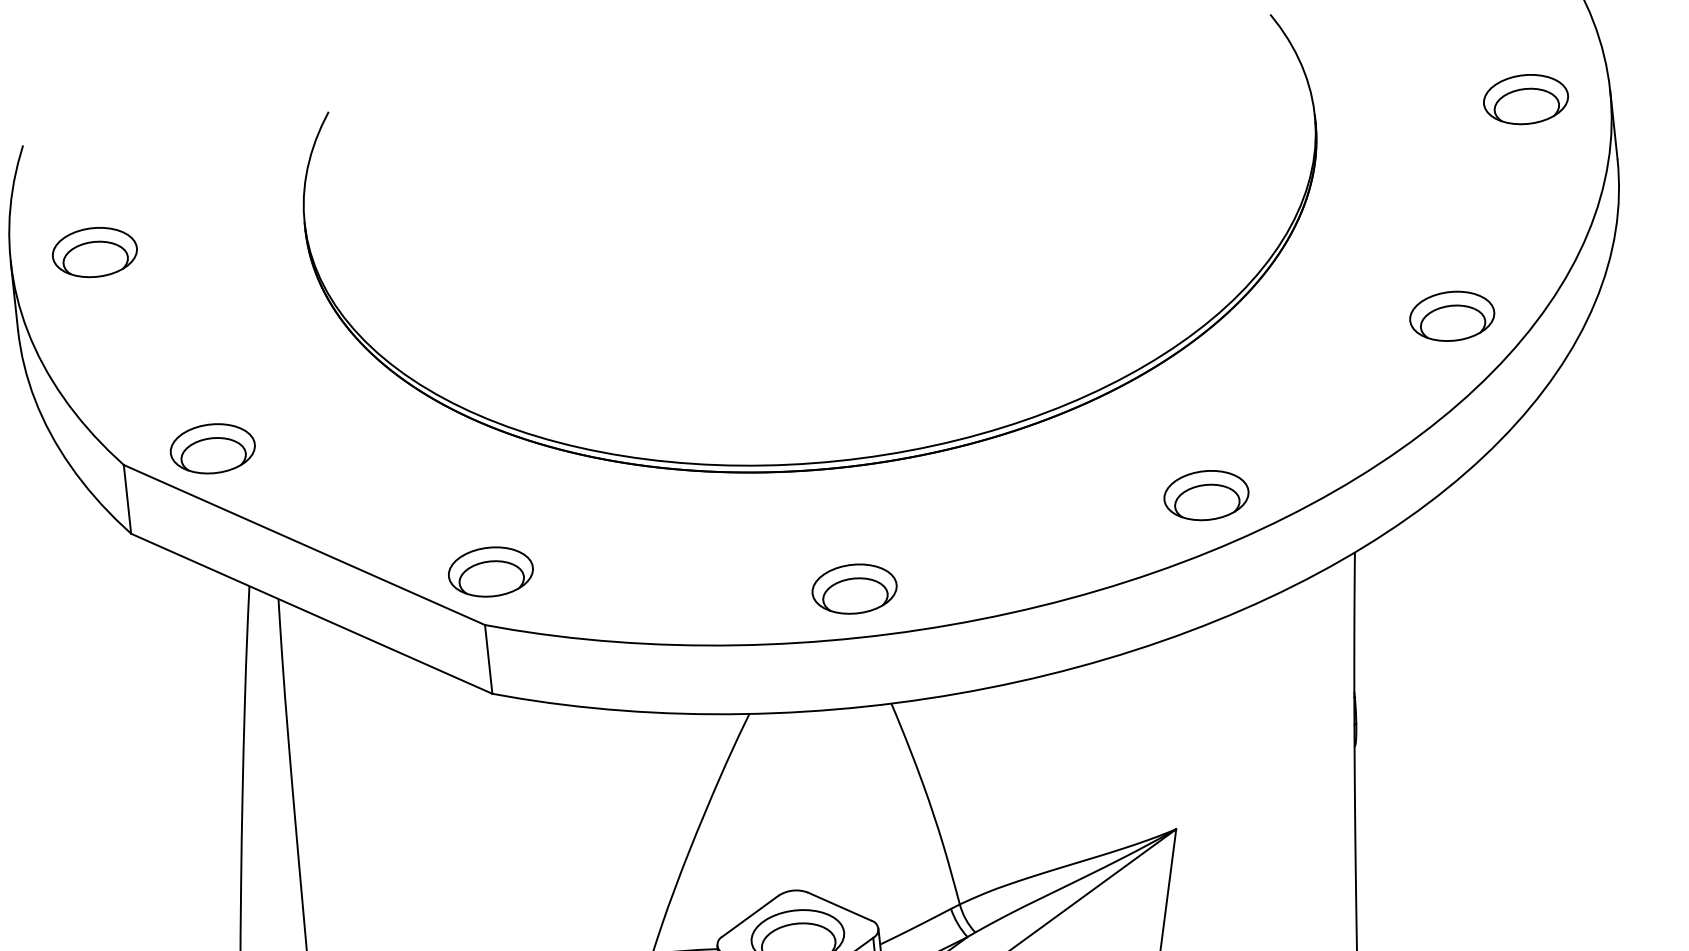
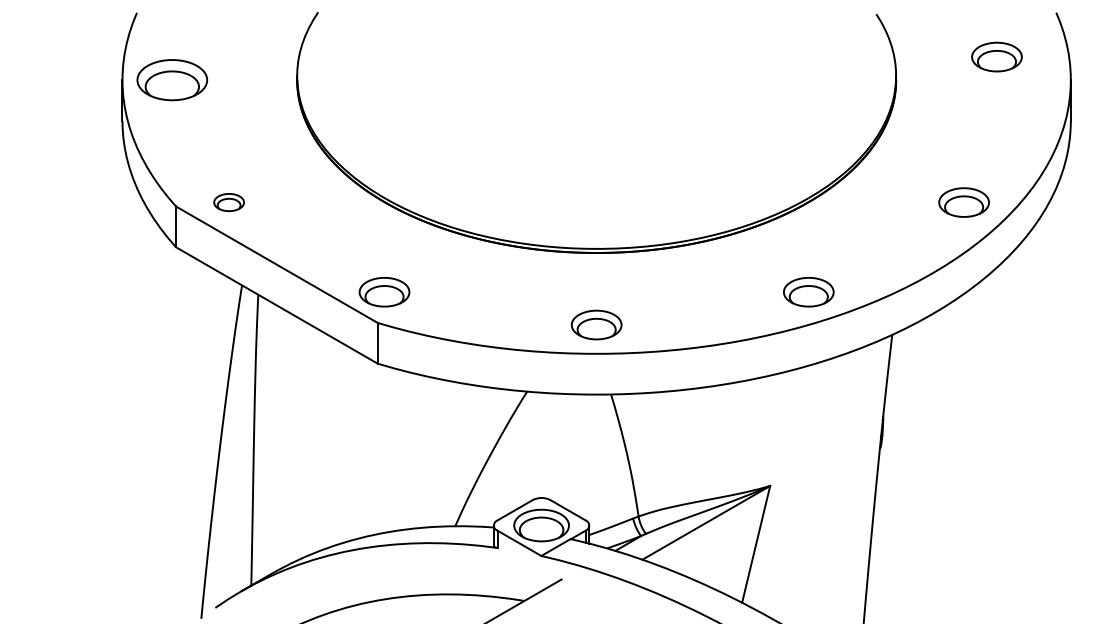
part: (1525, 98) -> (996, 56), moved
part: (94, 251) -> (172, 79), size x1.4
part: (211, 448) -> (228, 202), size x0.6

